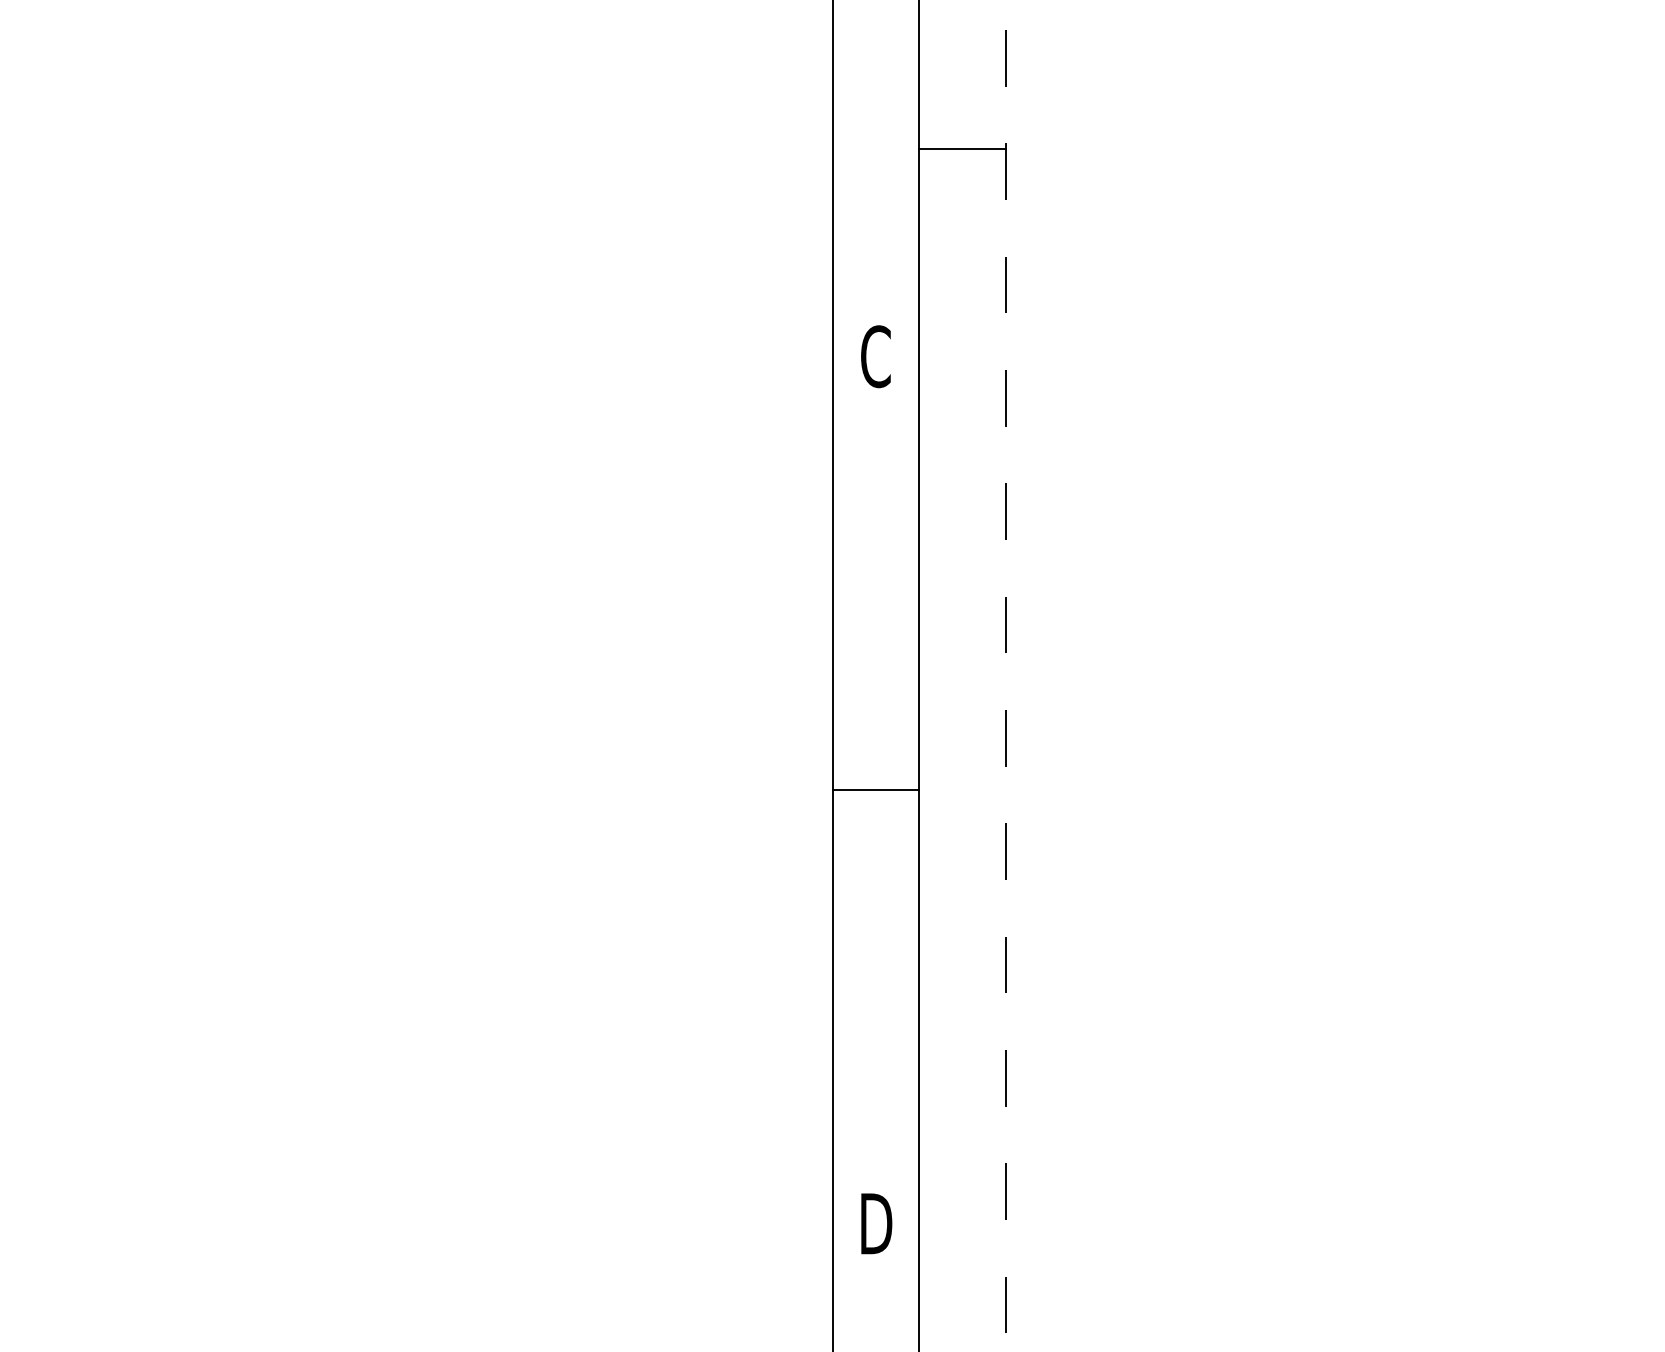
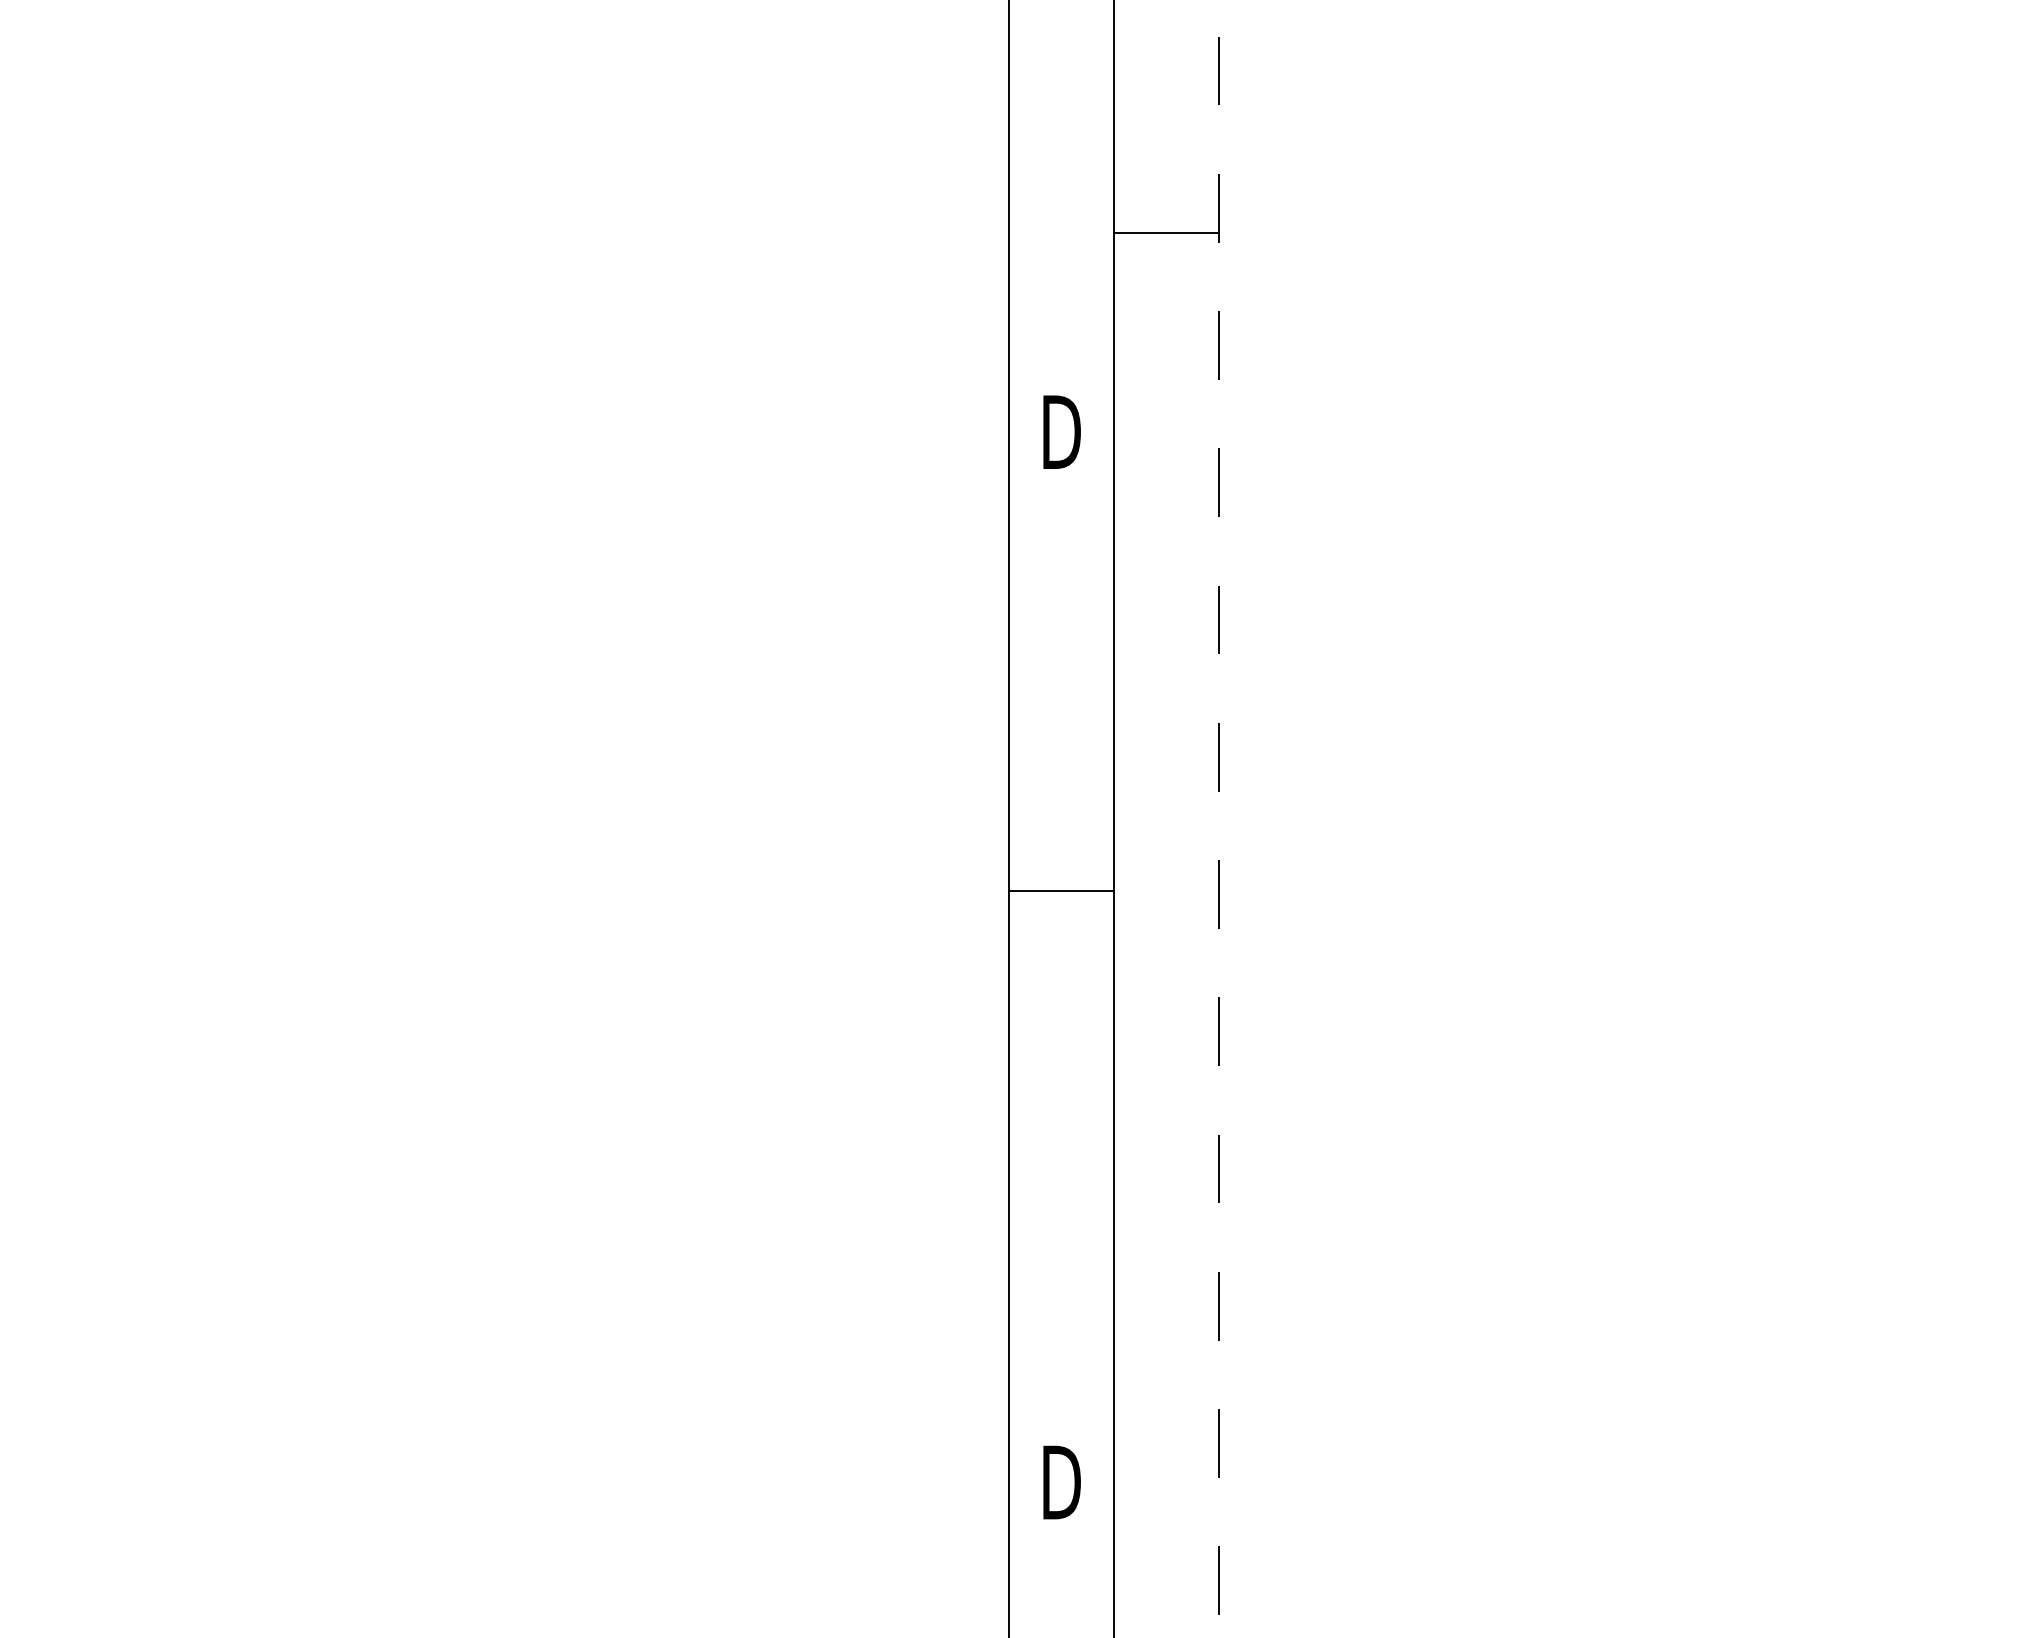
line: (962, 148) -> (1165, 233), moved
text: (876, 356) -> (1061, 432), C -> D
line: (875, 790) -> (1060, 891), moved

